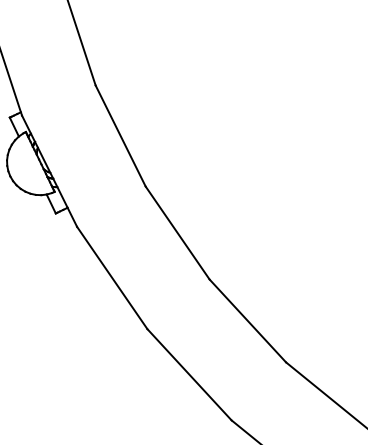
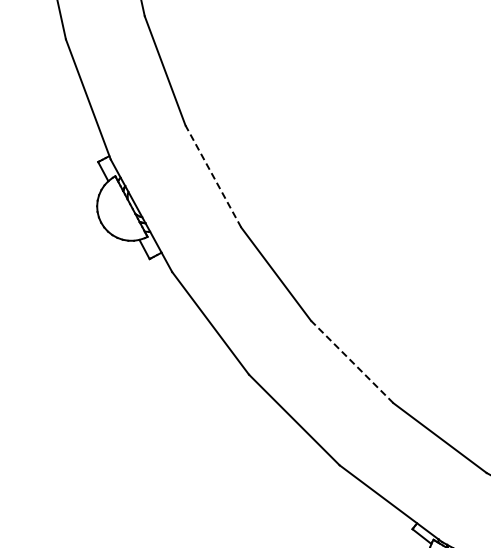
line: (120, 136) -> (213, 176), solid -> dashed
line: (247, 320) -> (351, 361), solid -> dashed

